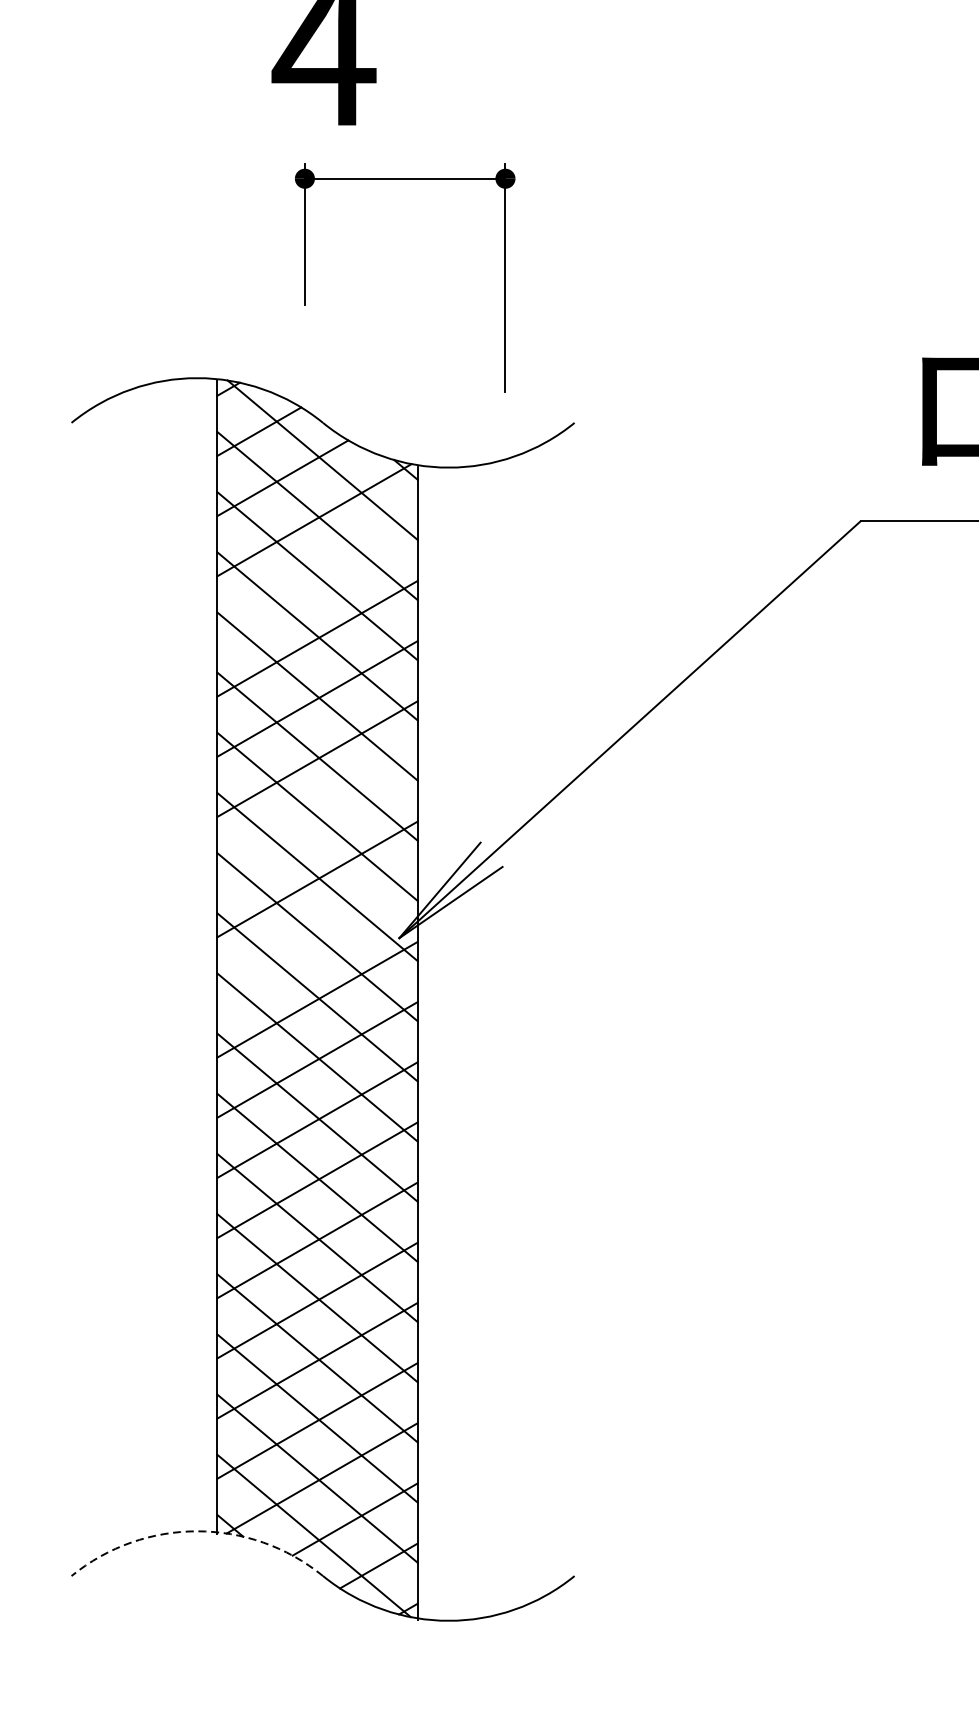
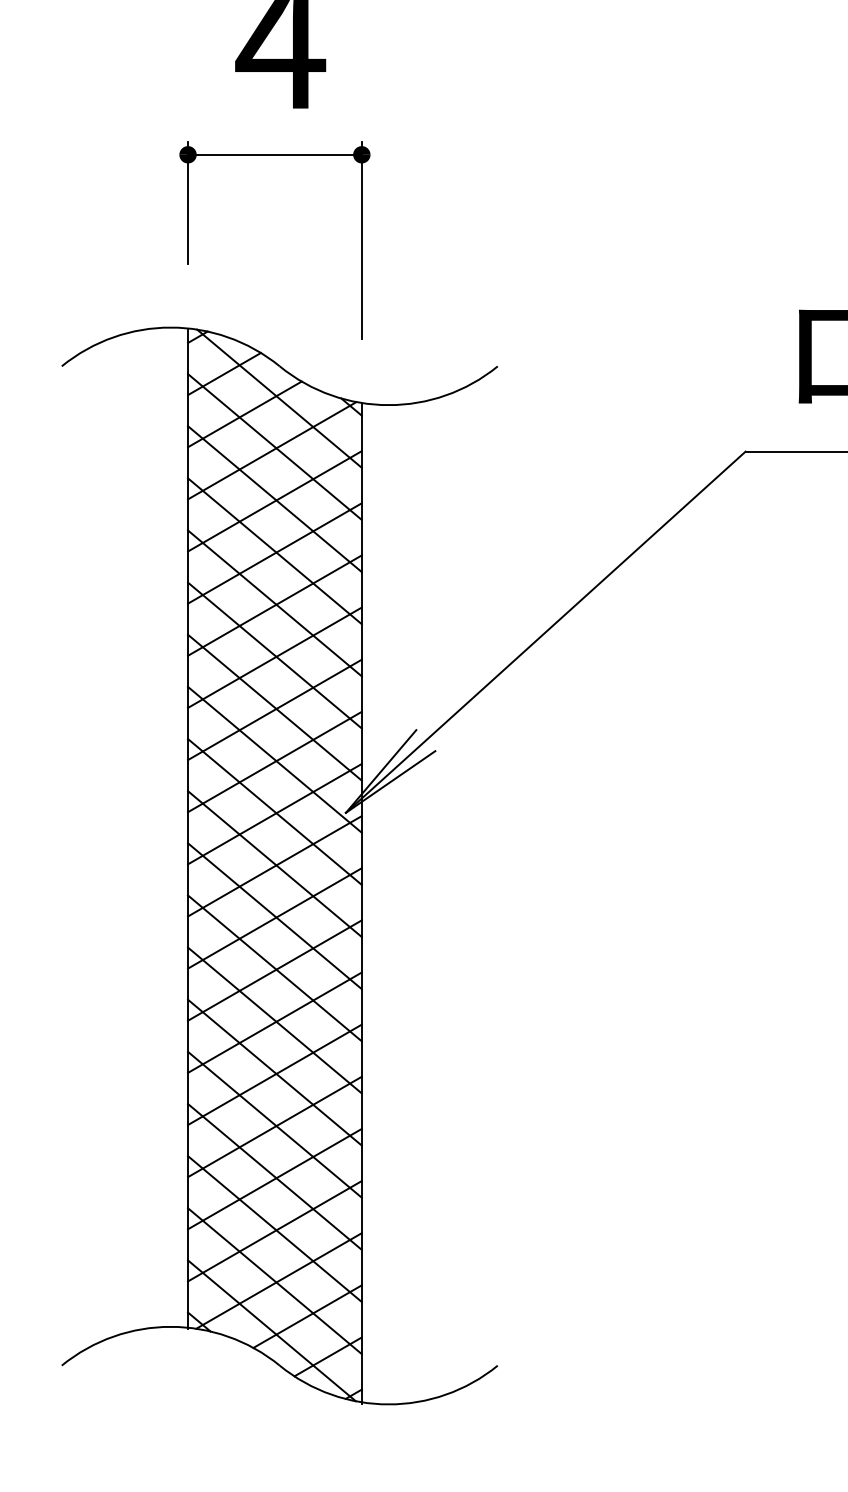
part: (404, 179) -> (274, 155), moved
line: (316, 578) -> (274, 501), added
line: (316, 818) -> (274, 709), added
line: (316, 938) -> (274, 813), added
arc: (196, 1530) -> (170, 1326), dashed -> solid

